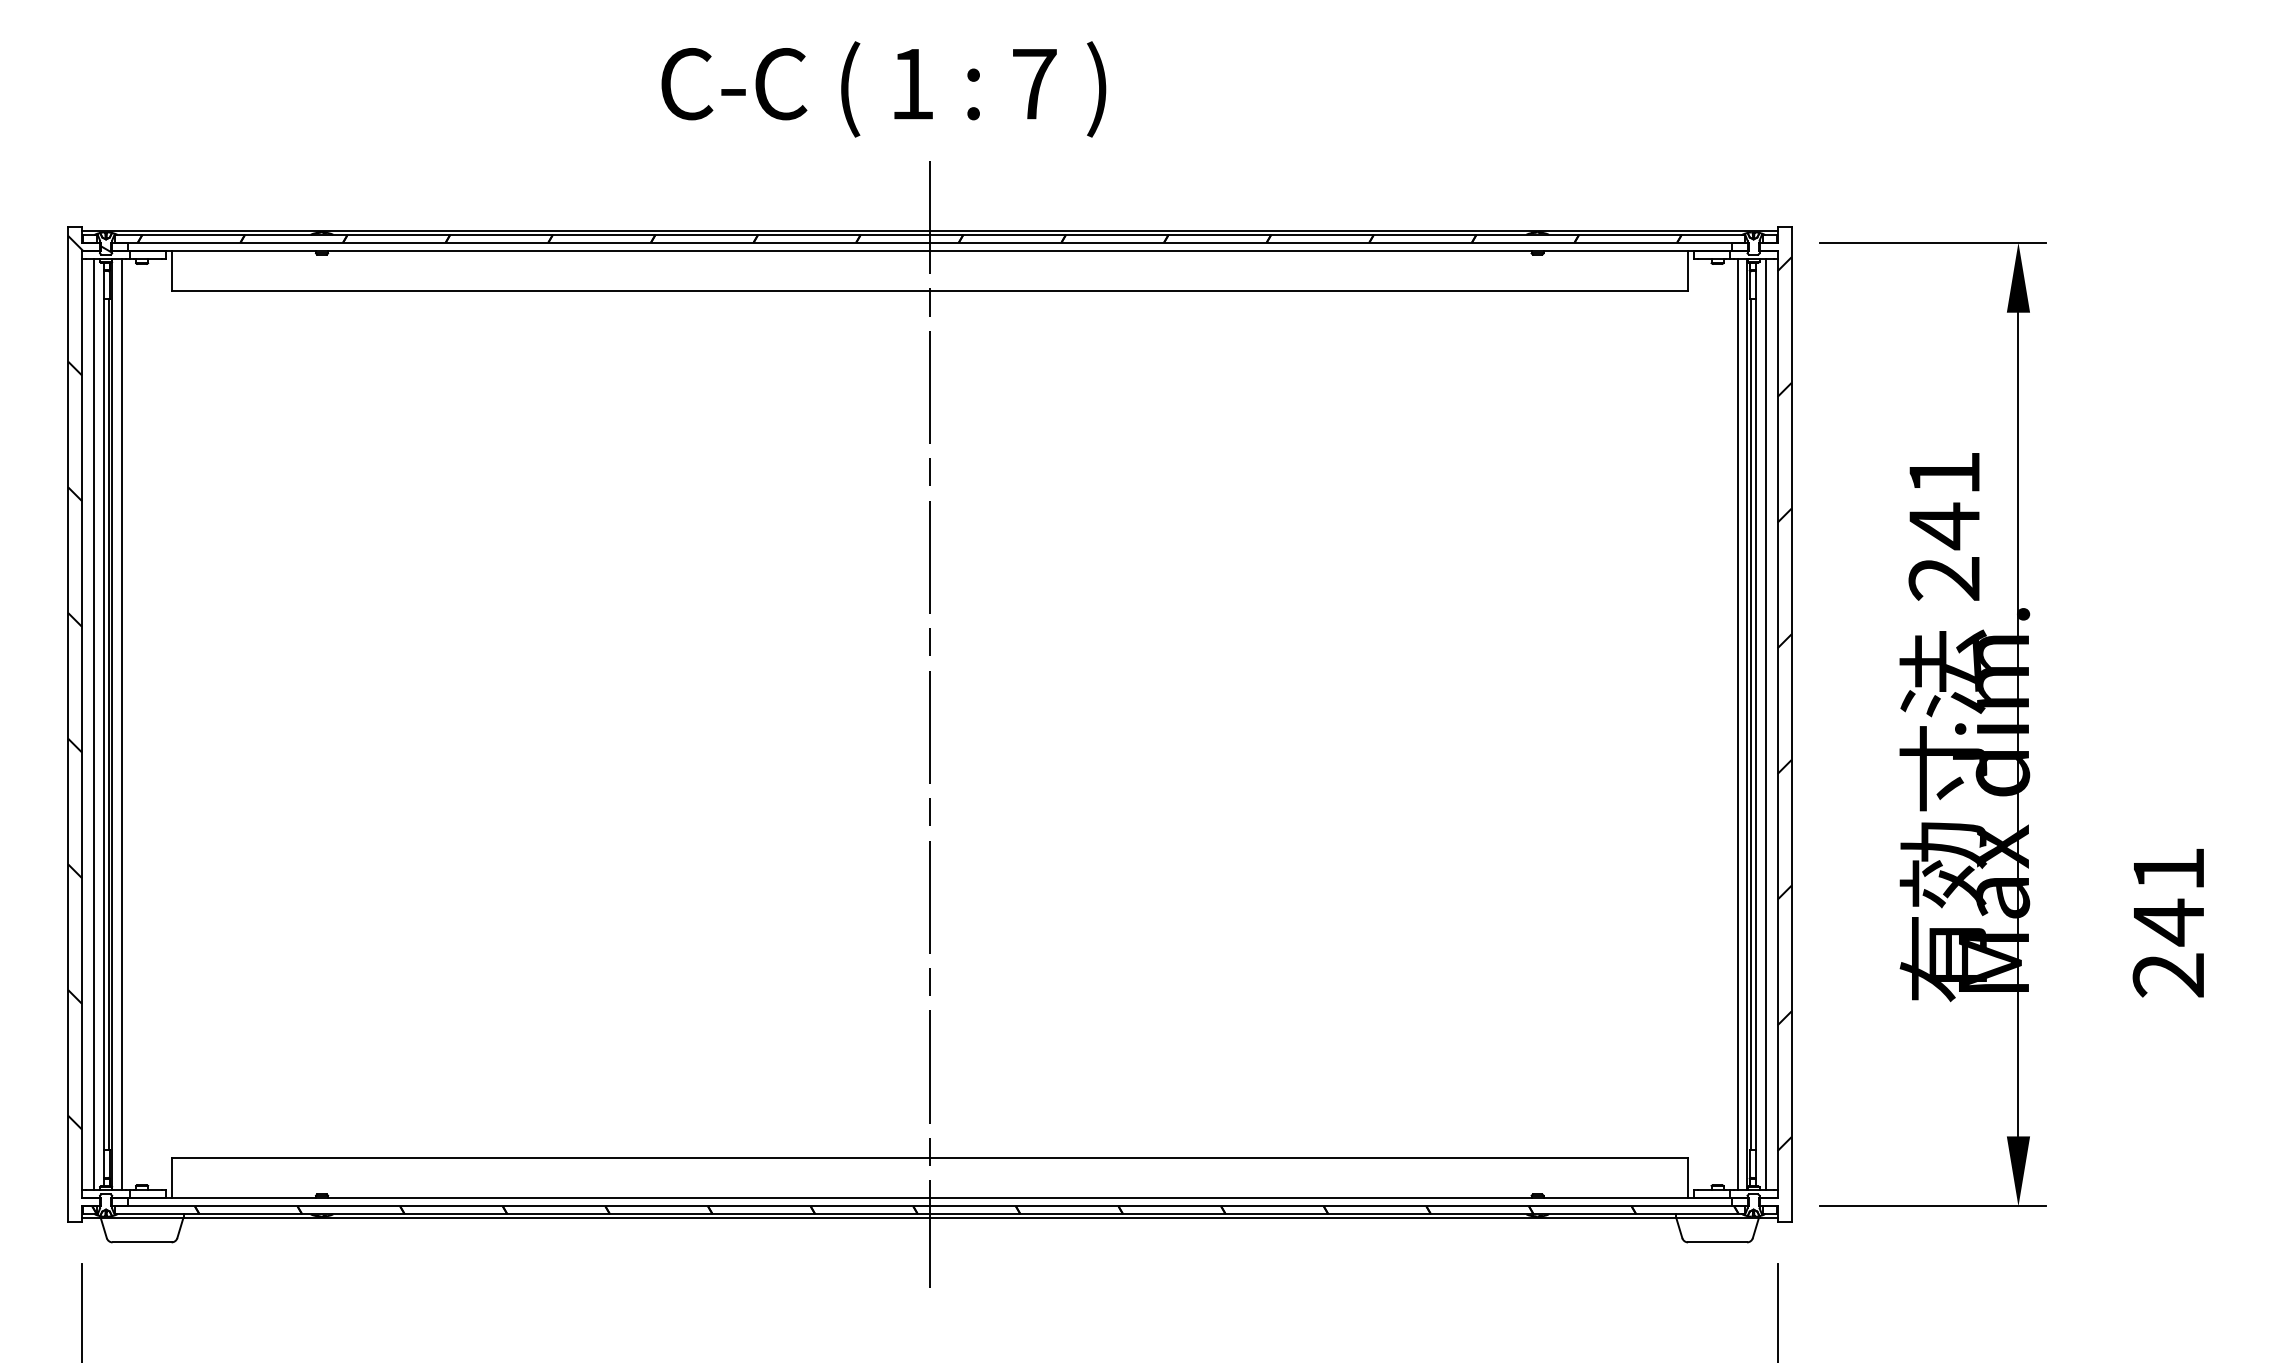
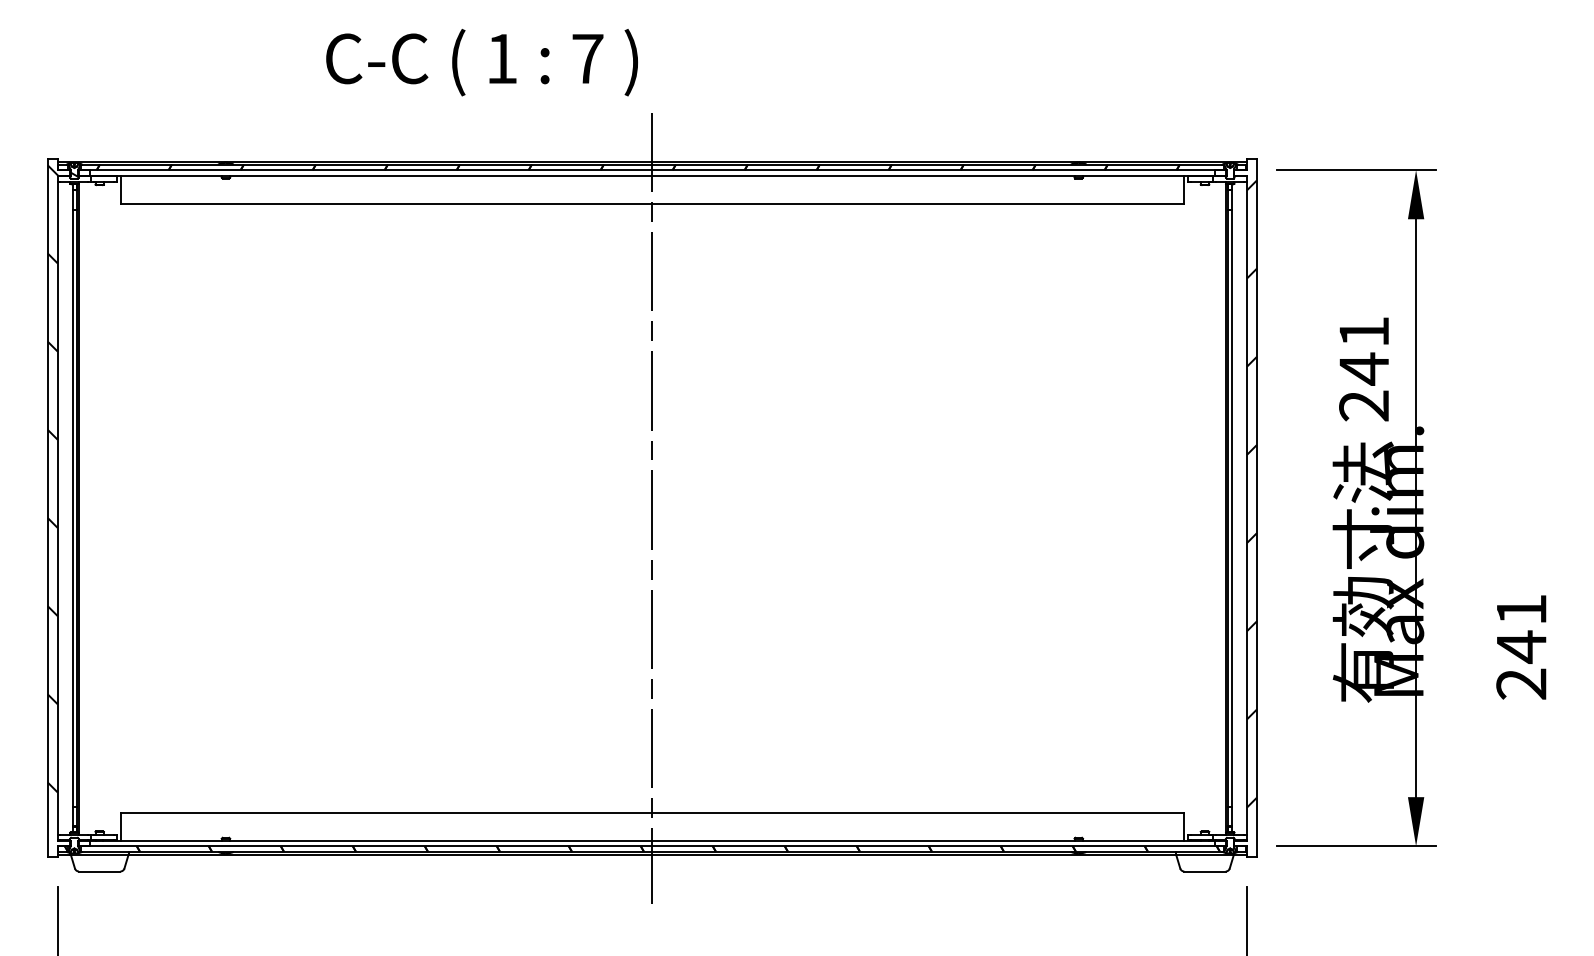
text: (882, 89) -> (481, 62), moved
line: (94, 723) -> (66, 507), removed
line: (121, 723) -> (85, 507), removed
line: (1738, 723) -> (1219, 507), removed
line: (1765, 723) -> (1238, 507), removed

